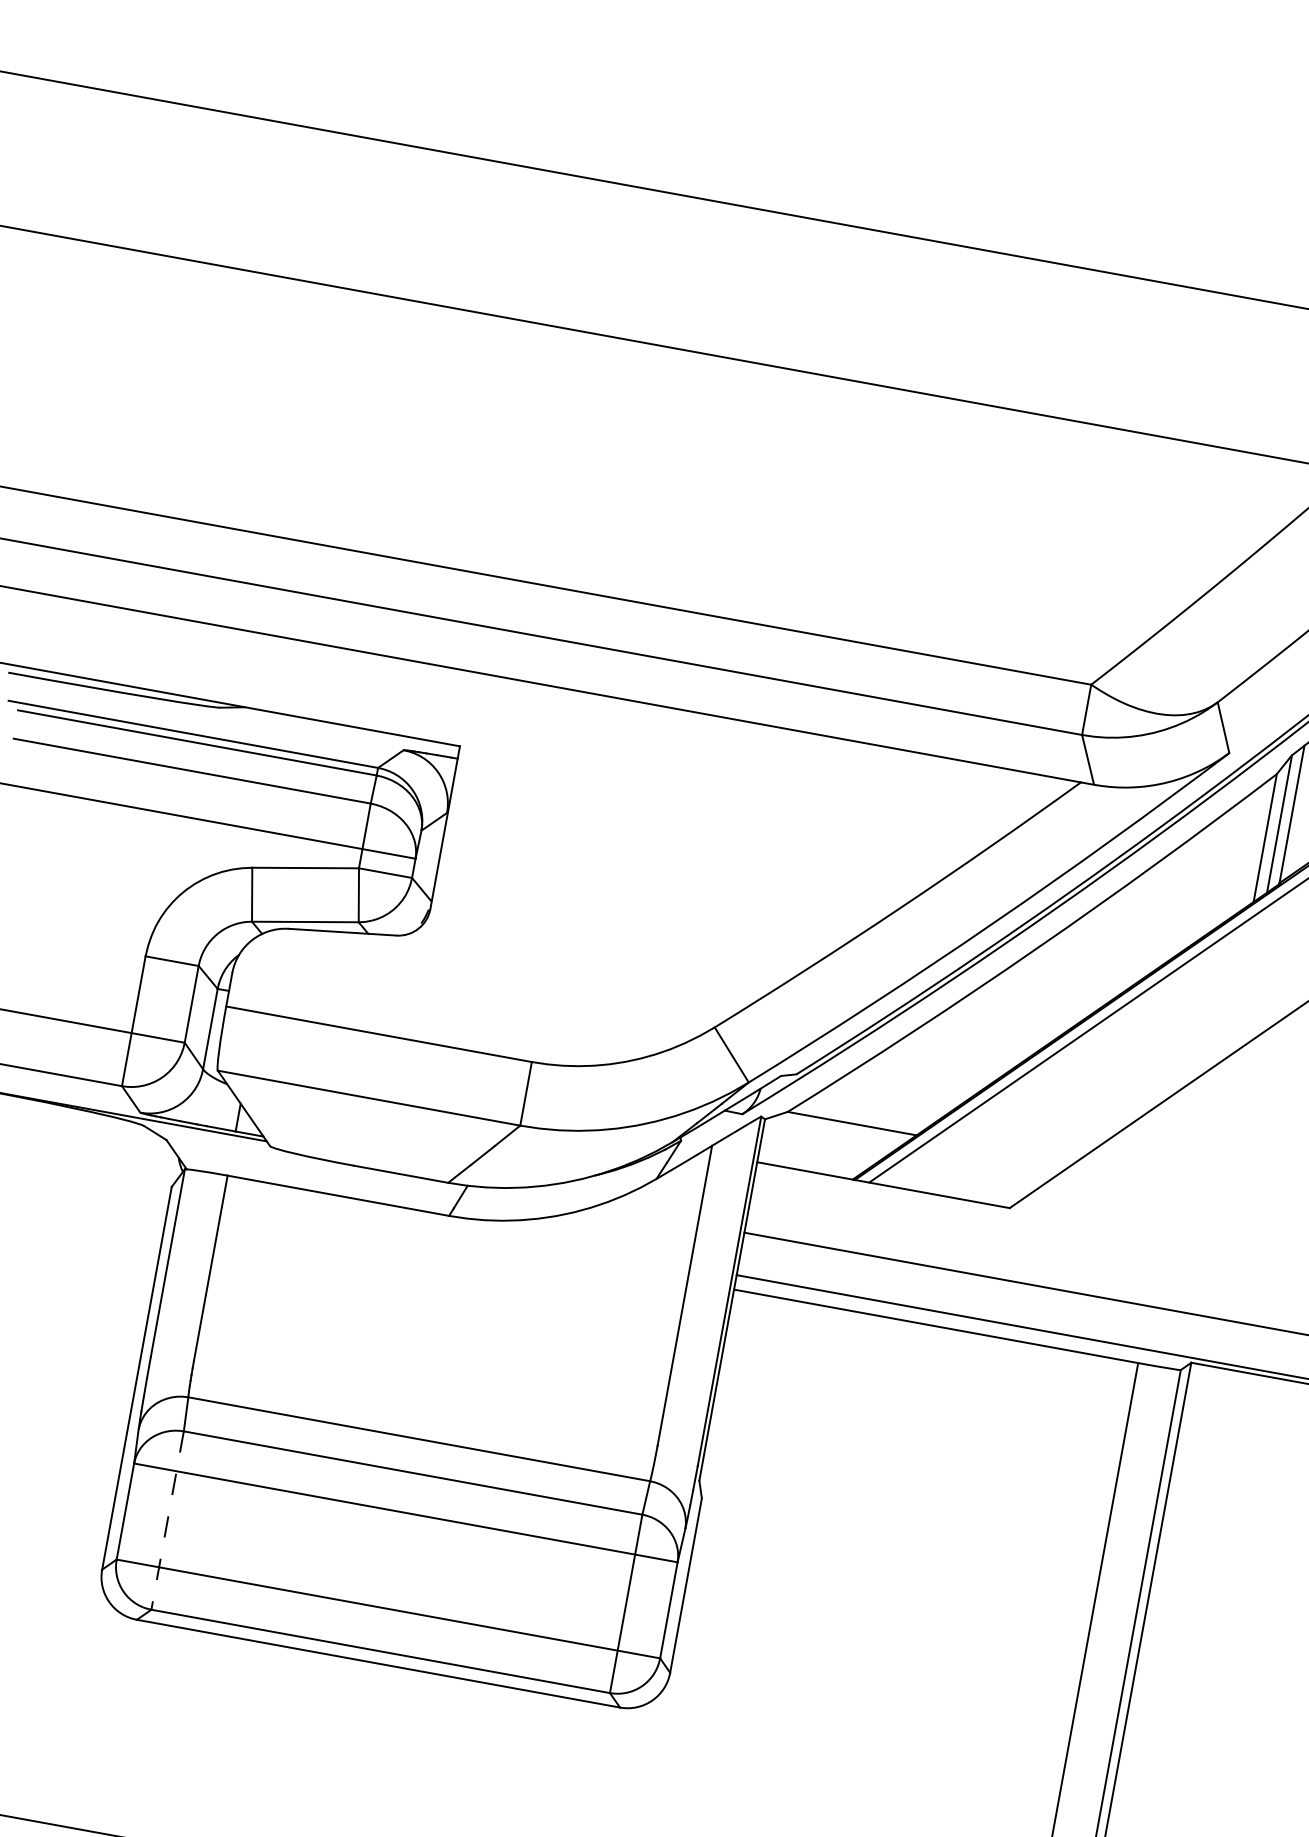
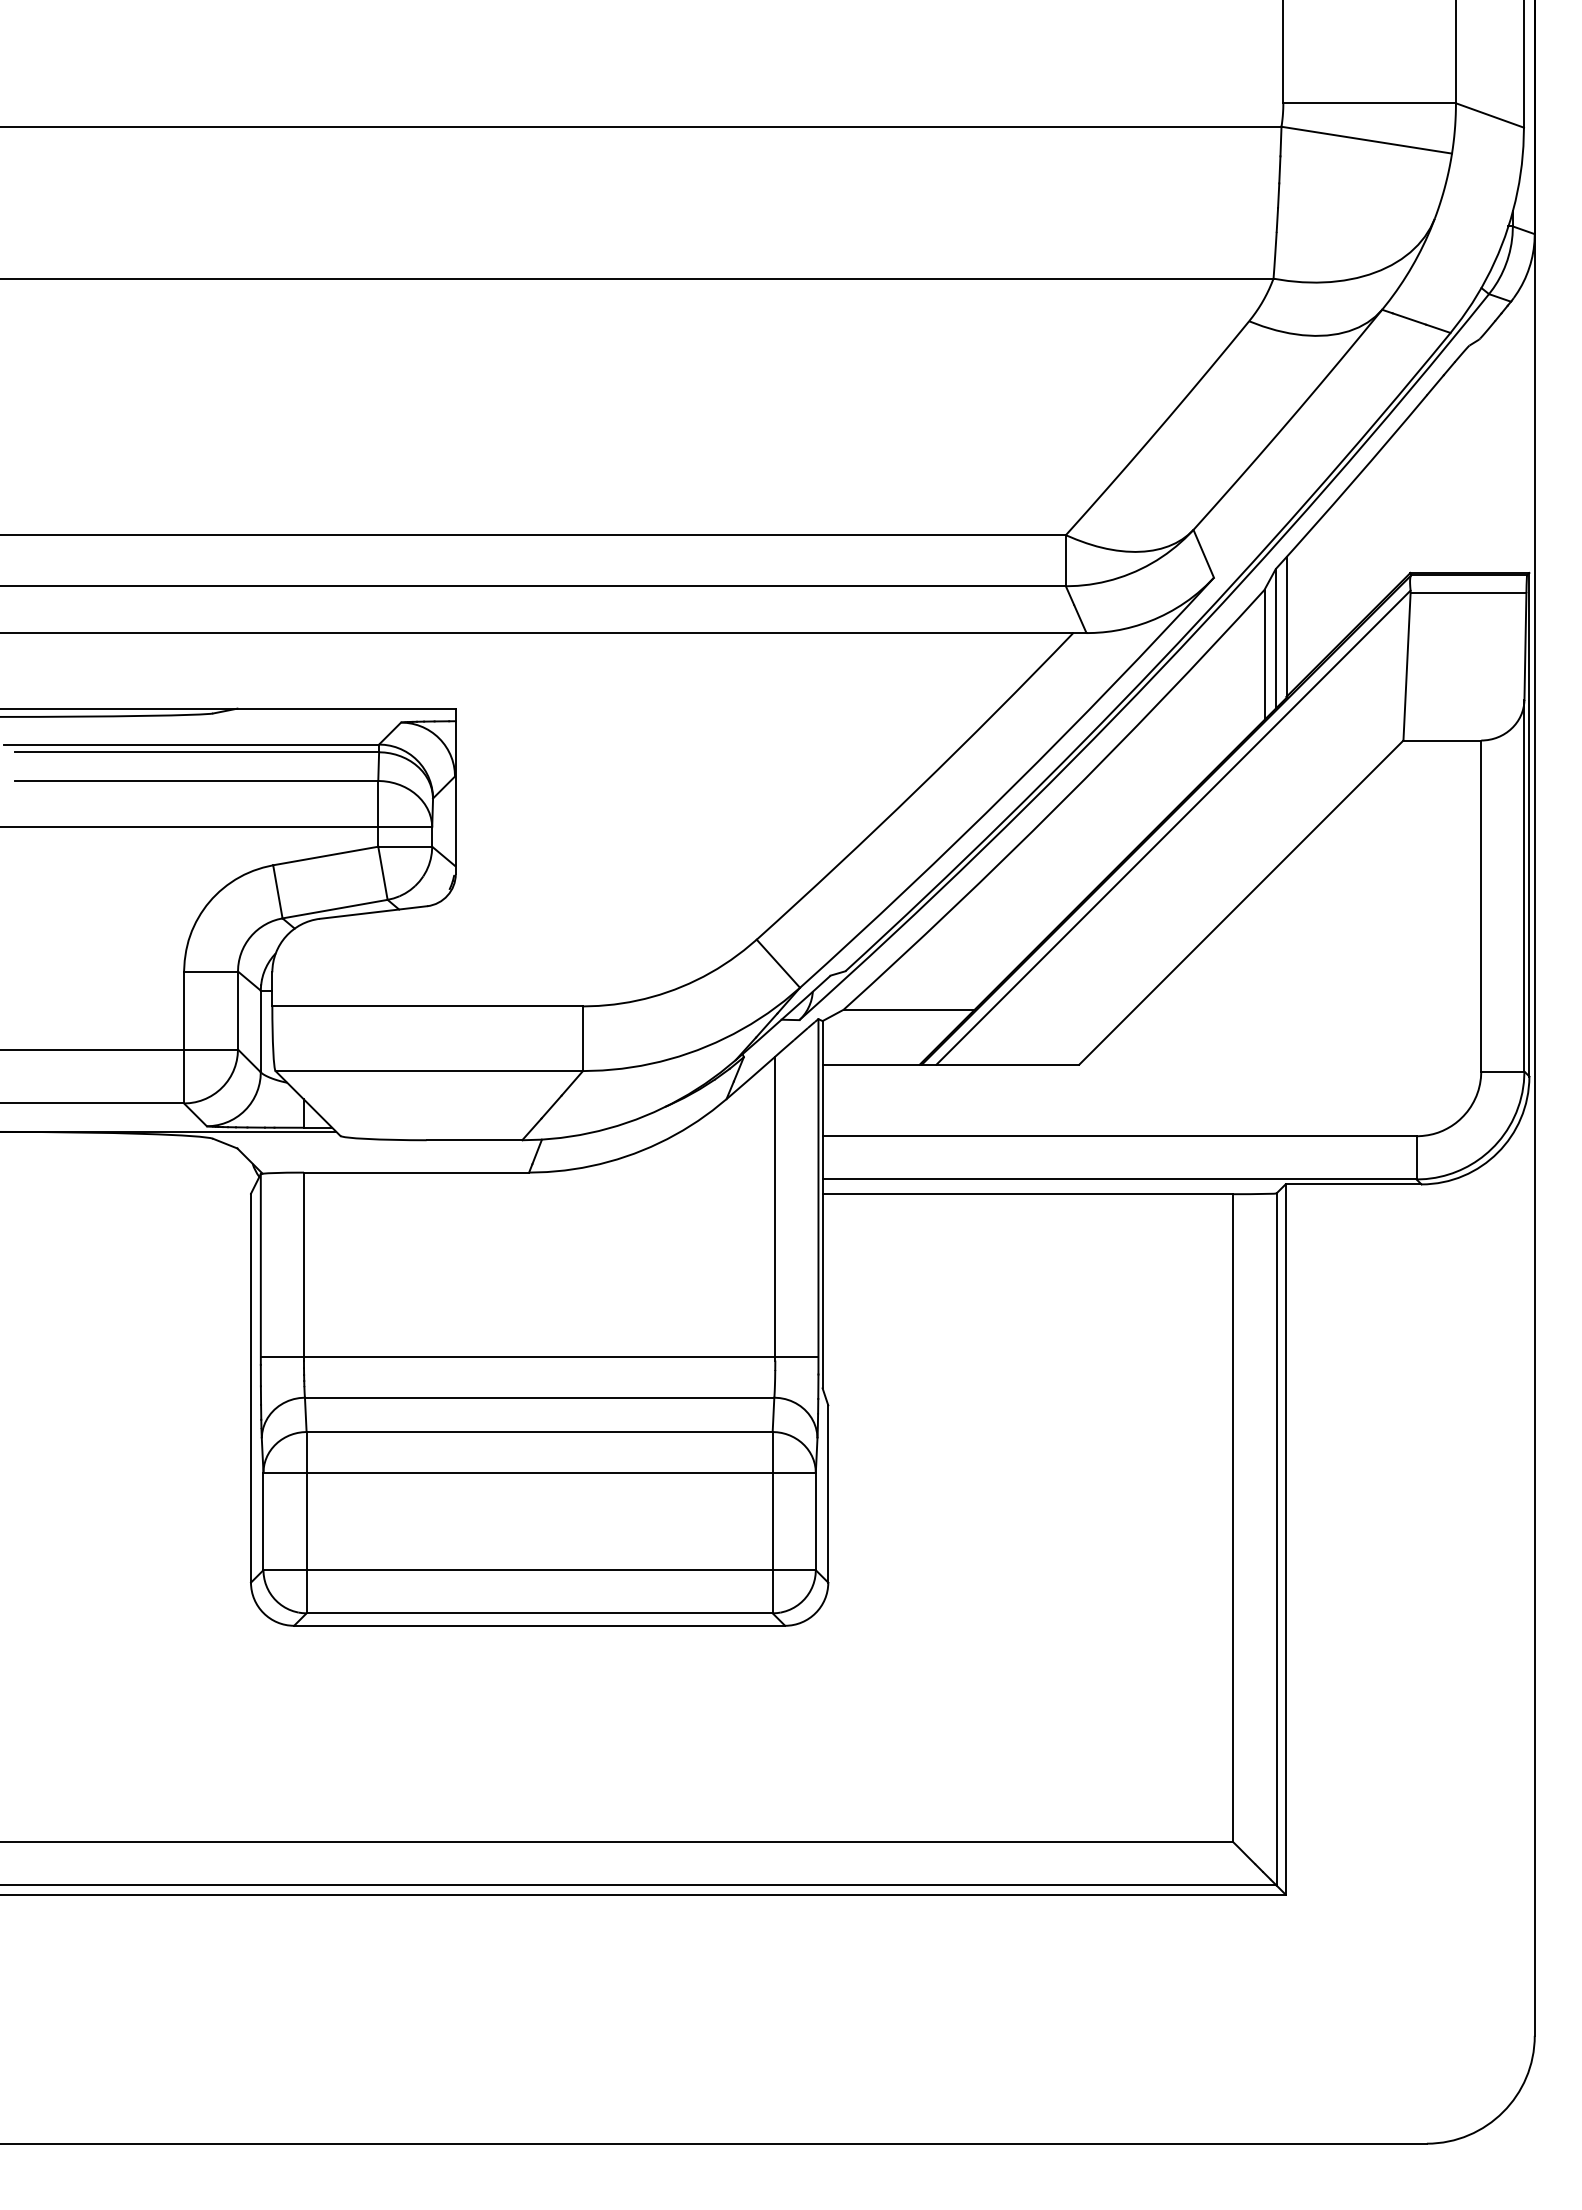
line: (426, 1399) -> (539, 1357), added
line: (167, 1520) -> (306, 1522), dashed -> solid

